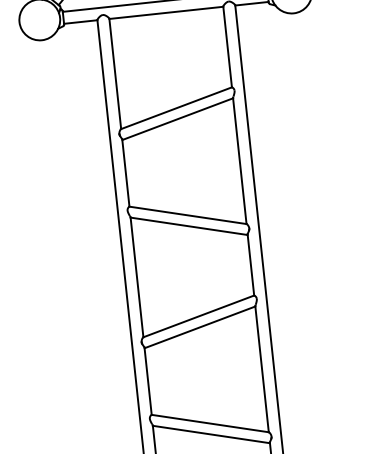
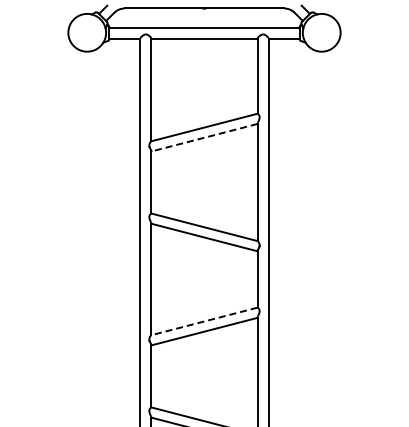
line: (177, 118) -> (204, 137), solid -> dashed
line: (198, 316) -> (204, 321), solid -> dashed

